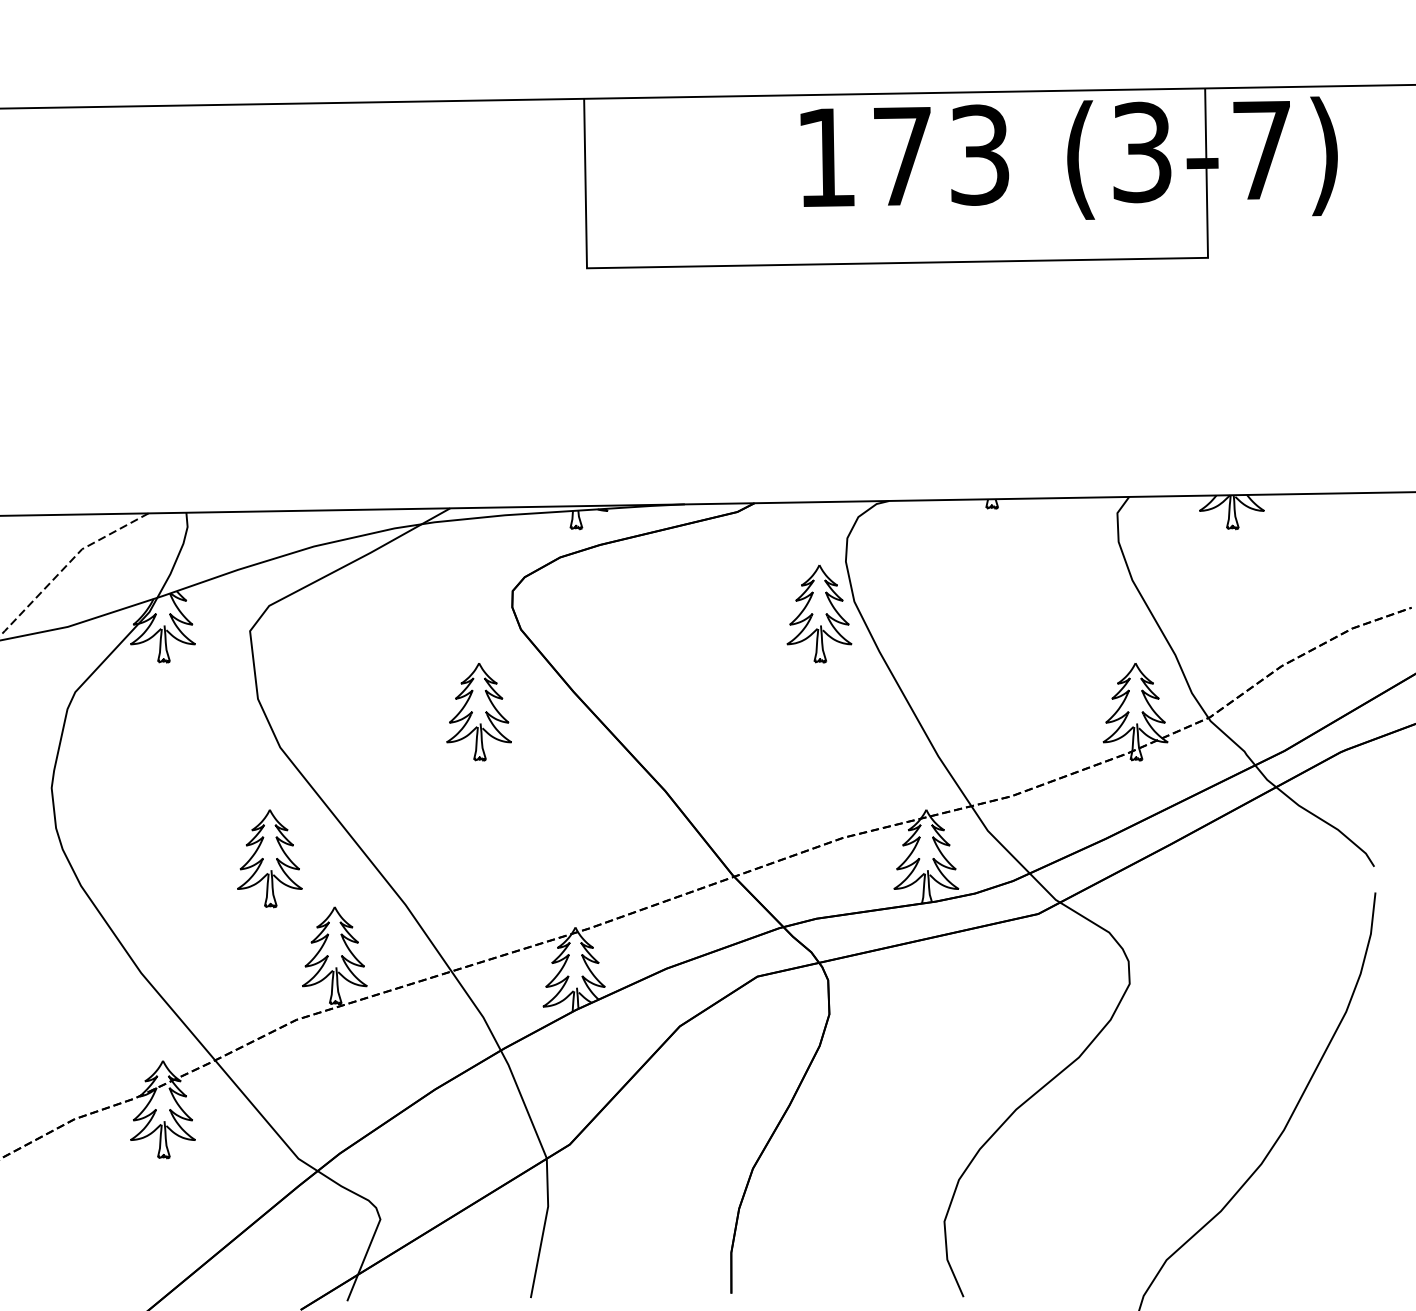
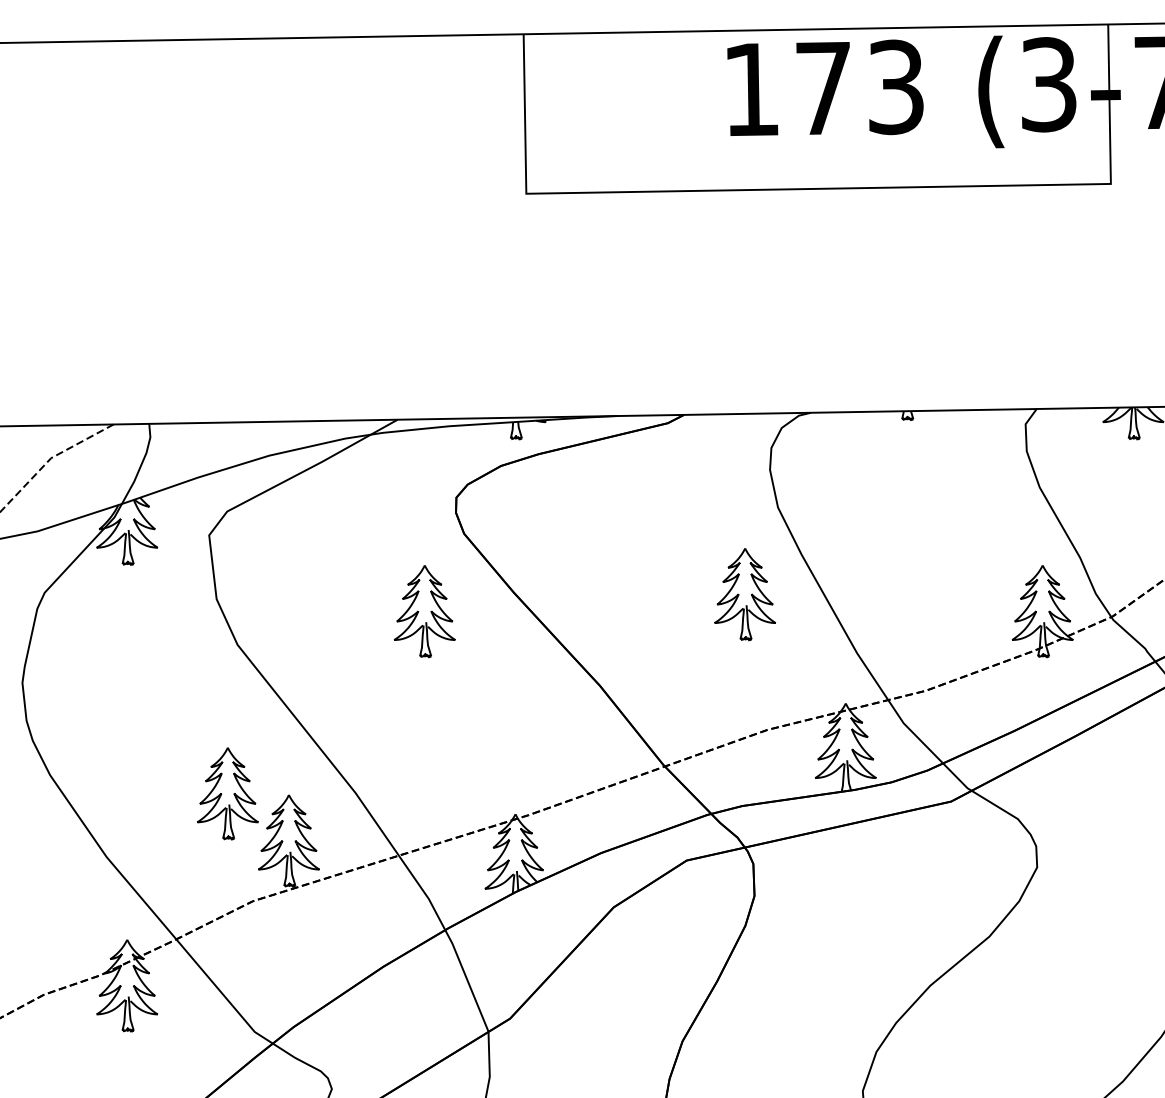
part: (819, 614) -> (745, 594), moved
part: (269, 858) -> (227, 793), moved

